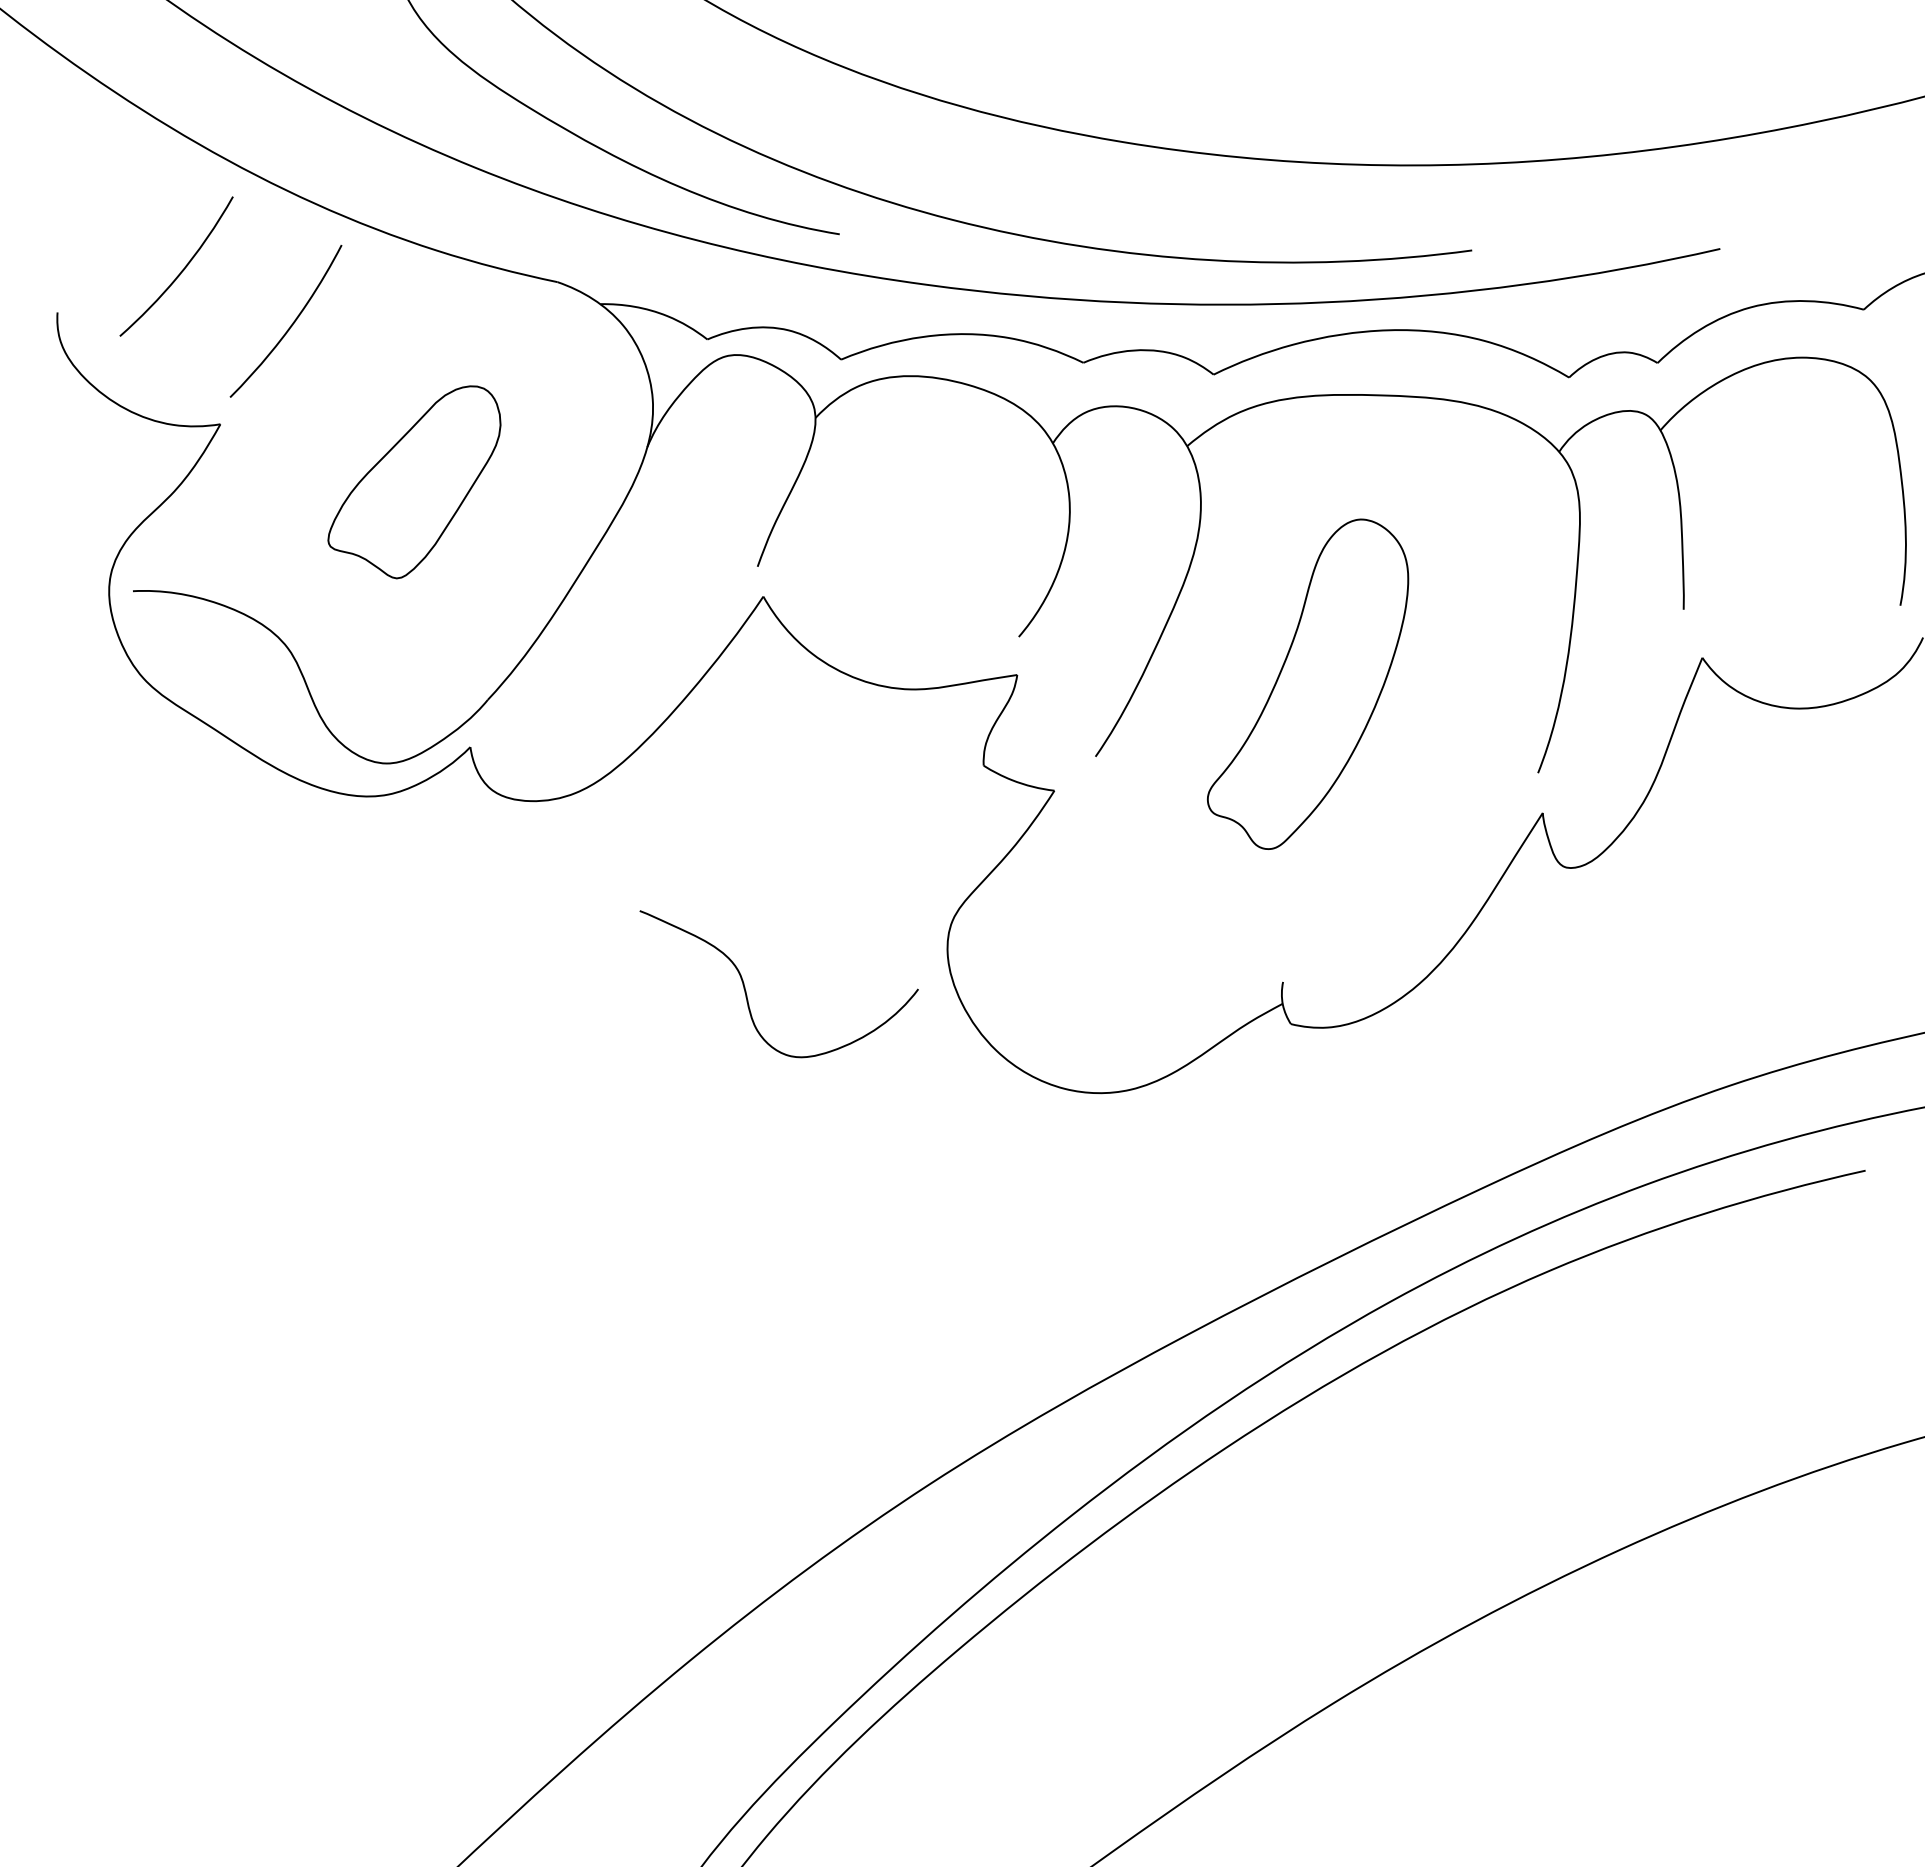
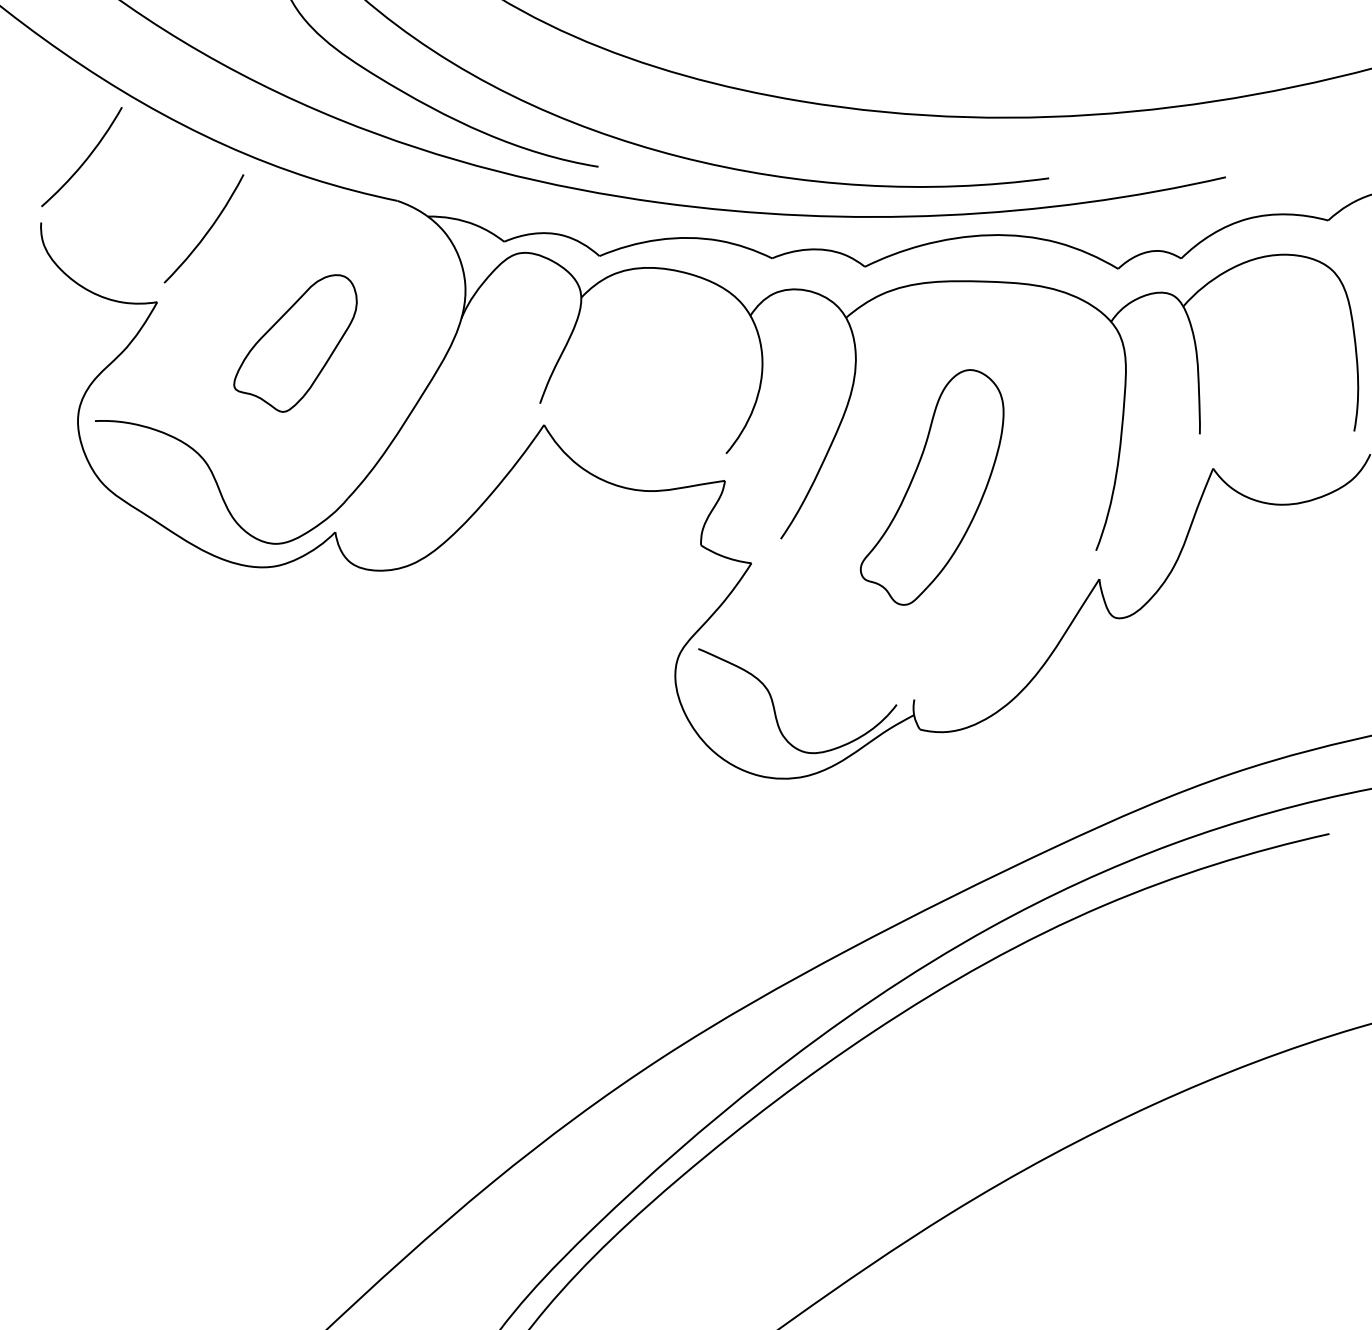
curve: (181, 270) -> (85, 159), moved
curve: (746, 990) -> (774, 705), moved

